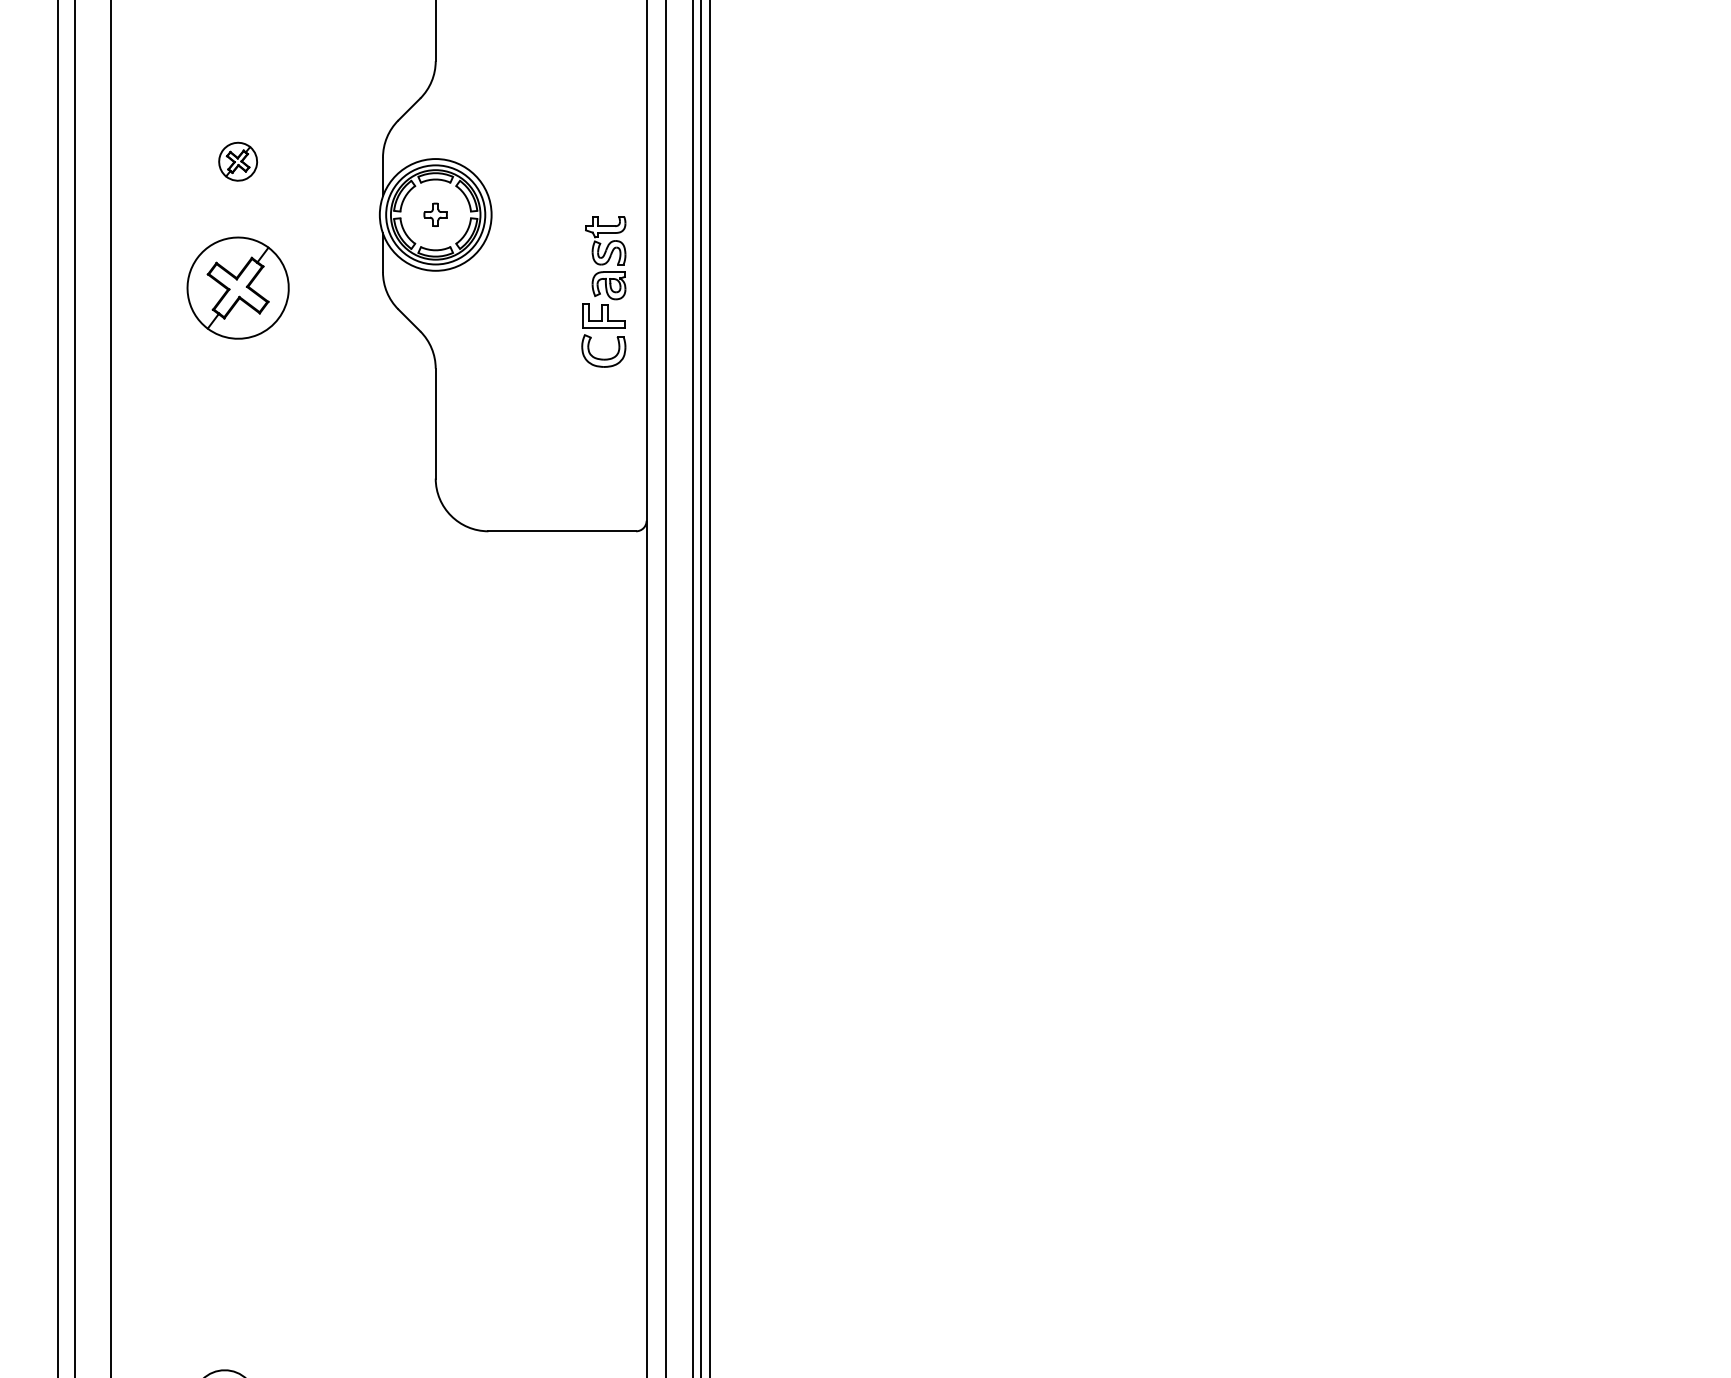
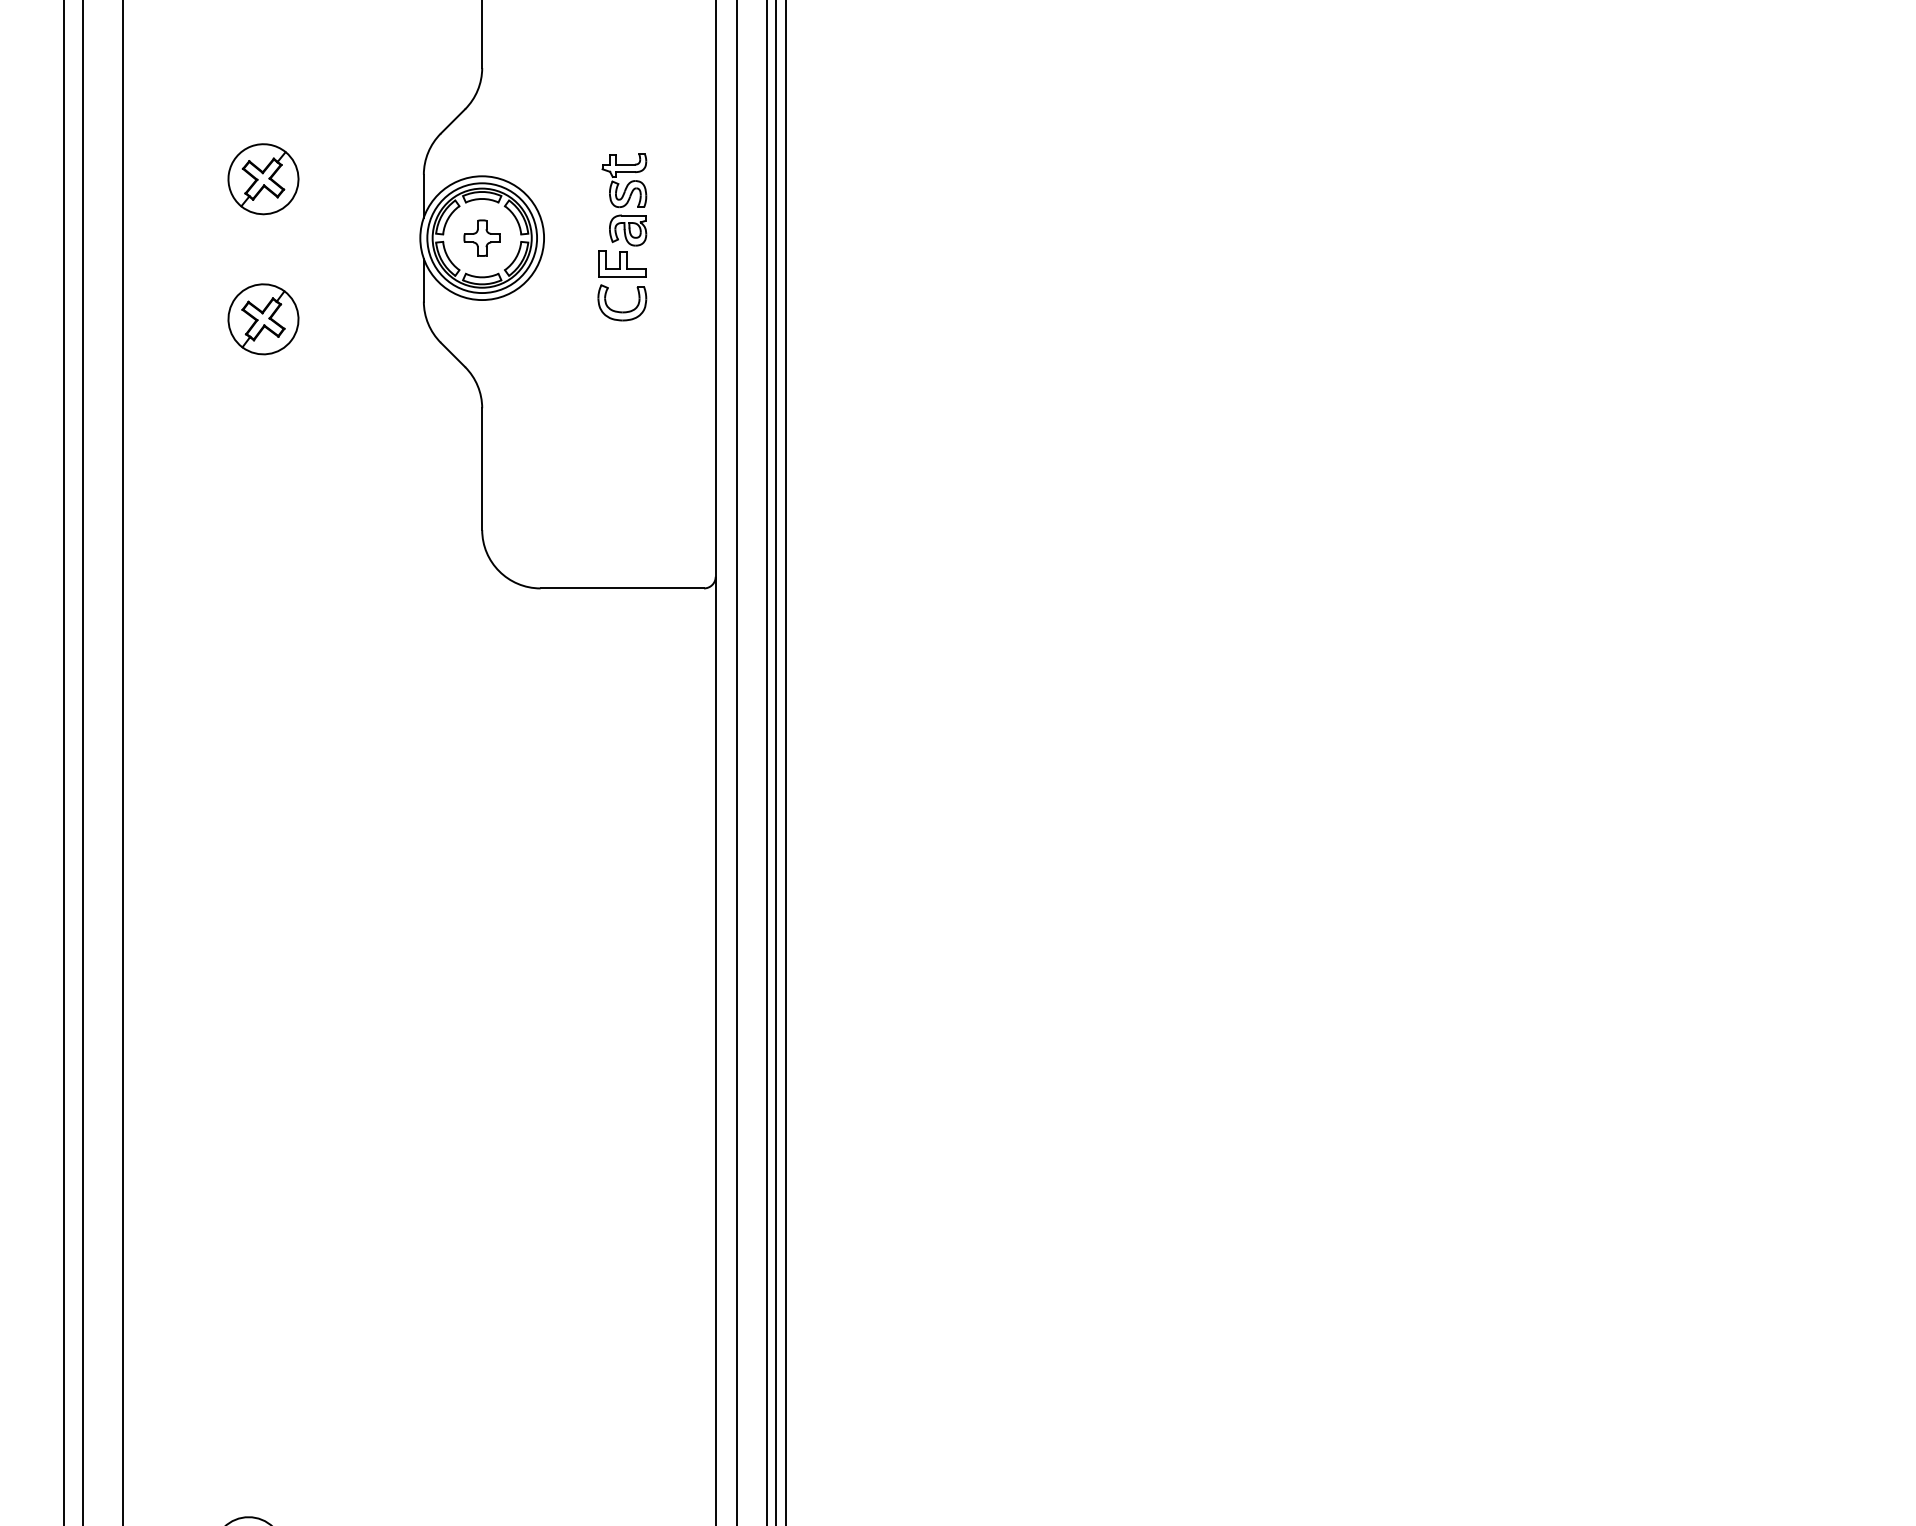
part: (238, 161) -> (263, 179), size x1.67
part: (435, 214) -> (481, 237), size x1.43
part: (238, 288) -> (263, 319), size x0.62
part: (603, 291) -> (622, 237), moved

